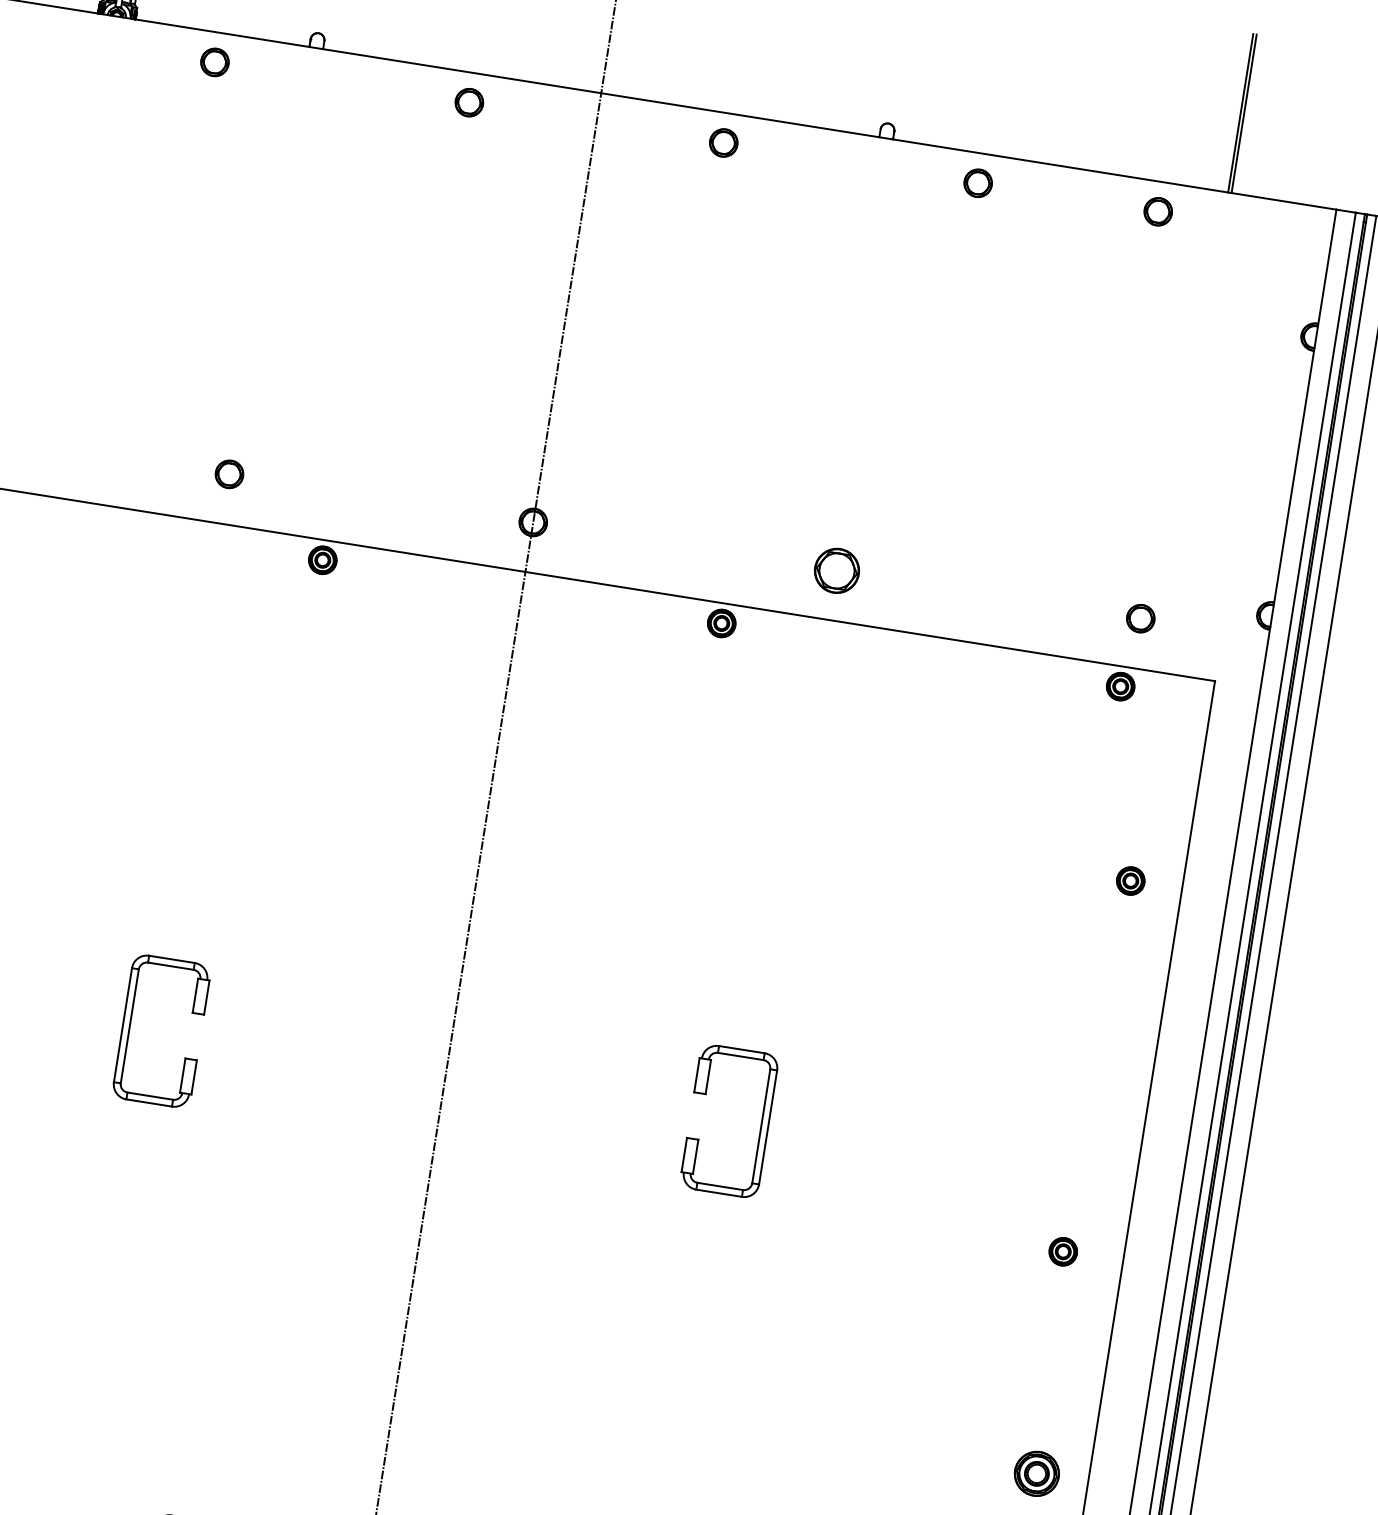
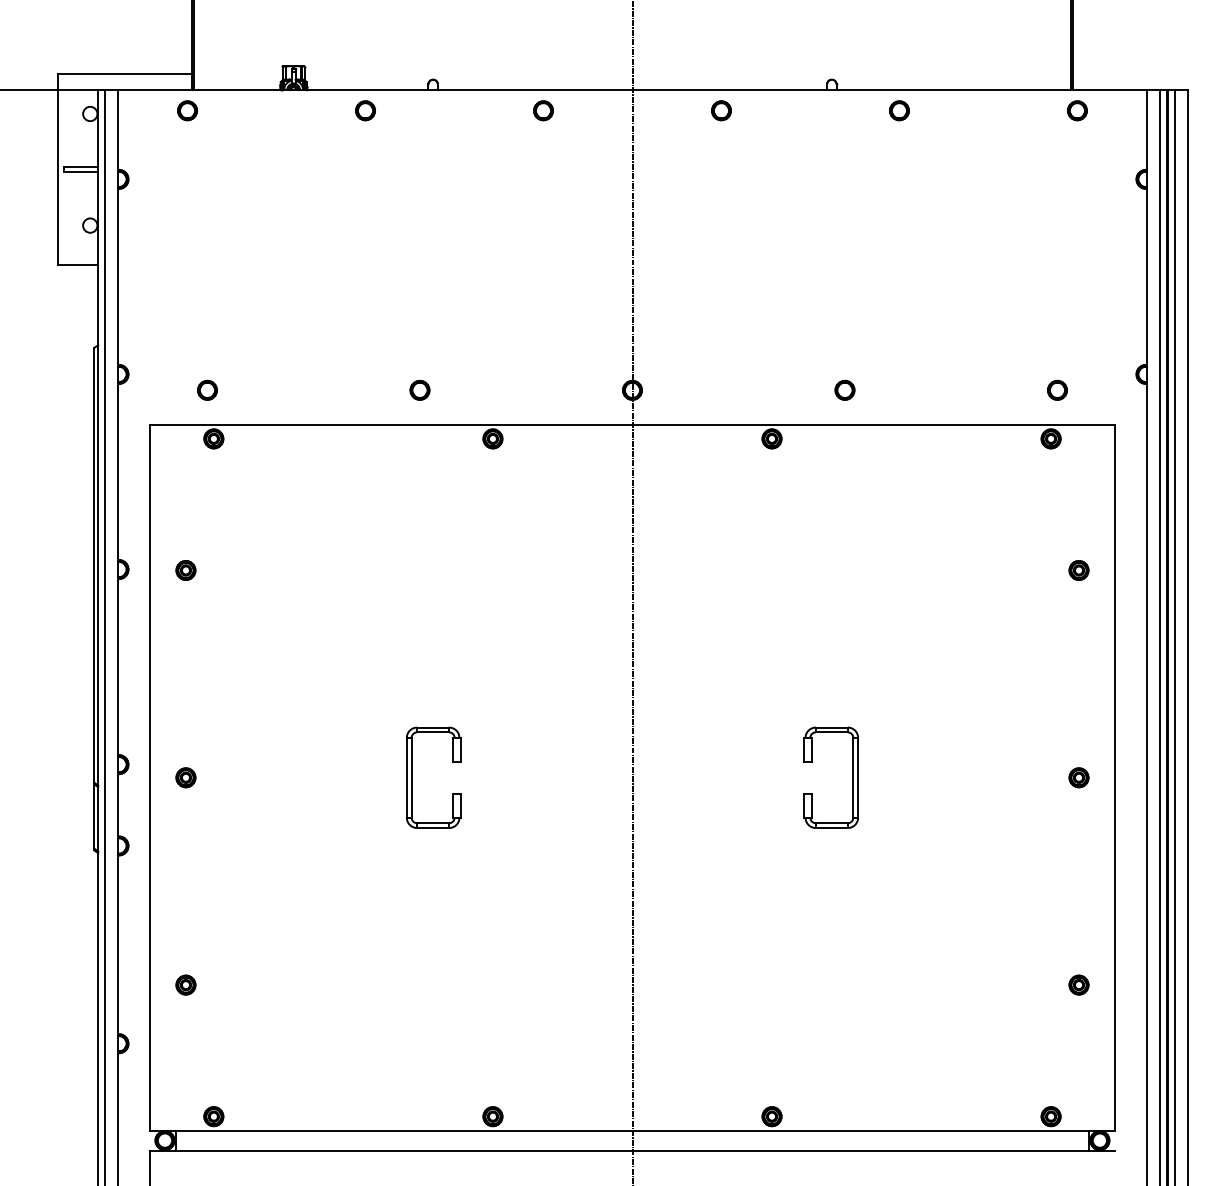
part: (1158, 211) -> (1077, 110), moved
part: (836, 569) -> (844, 389), size x0.62
part: (1062, 1251) -> (1078, 777), moved
part: (1036, 1472) -> (1078, 984), size x0.62

